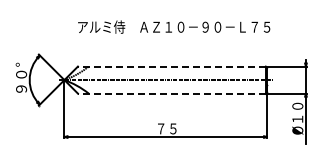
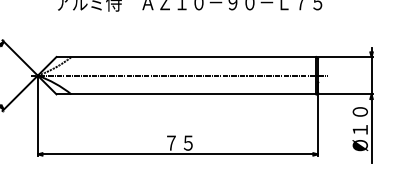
line: (171, 66) -> (185, 56), dashed -> solid
line: (171, 93) -> (185, 94), dashed -> solid

